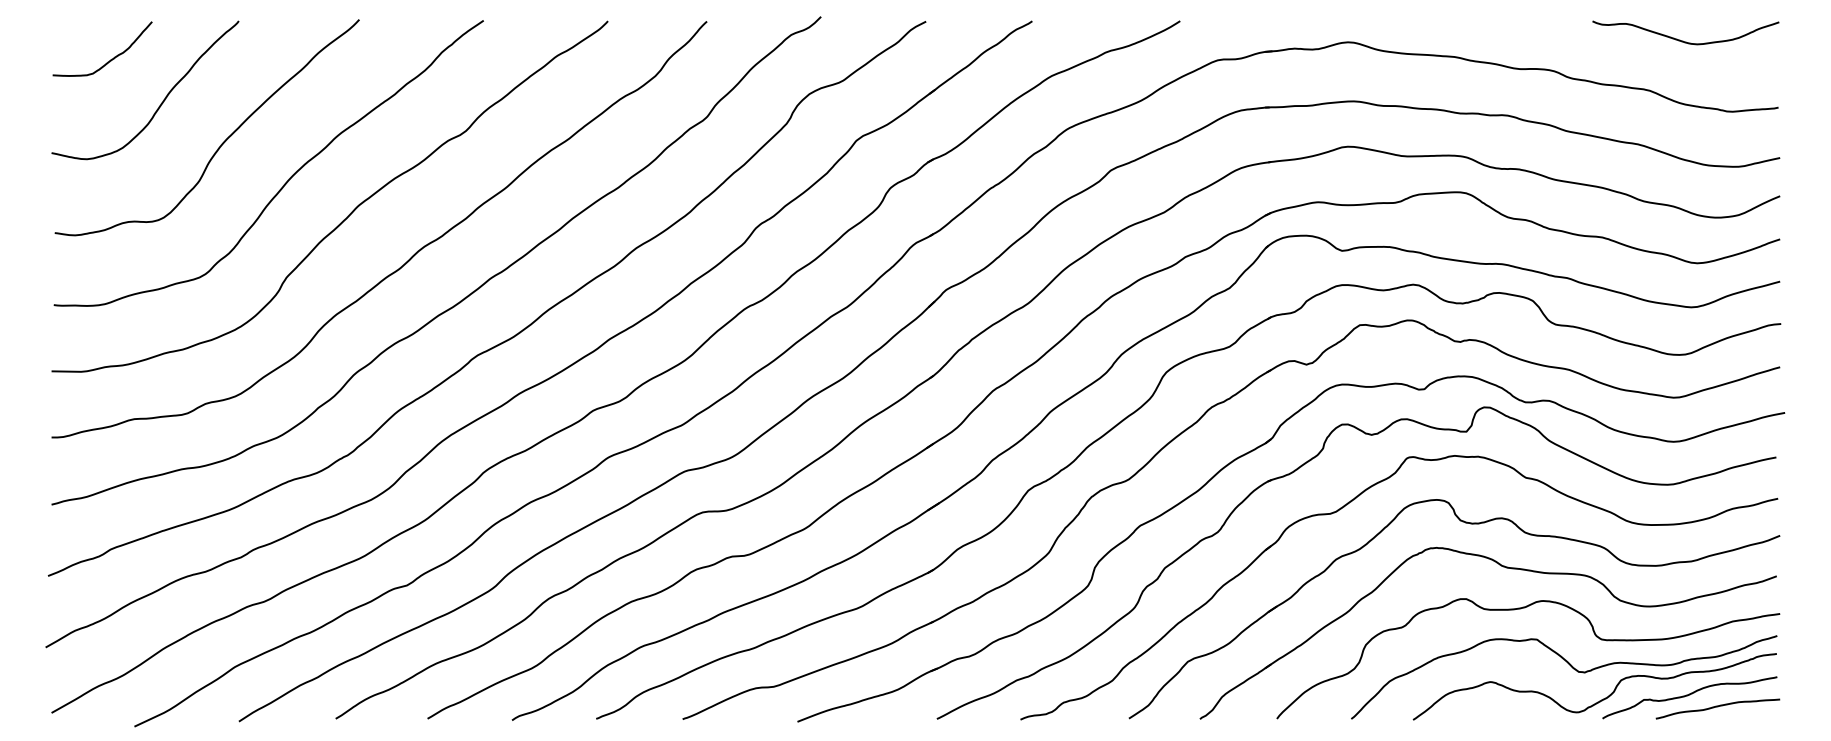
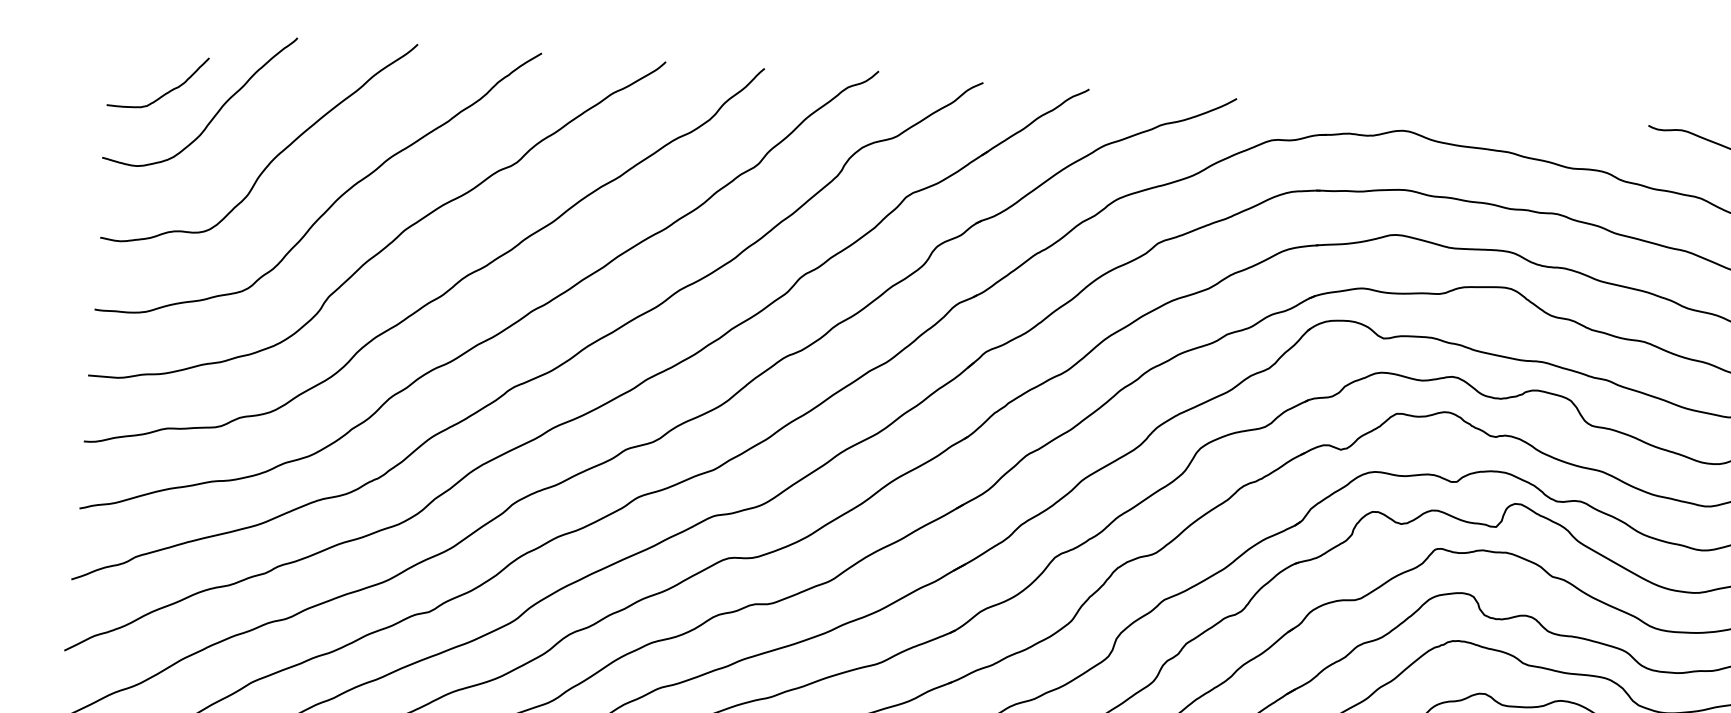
curve: (110, 59) -> (165, 93), moved

